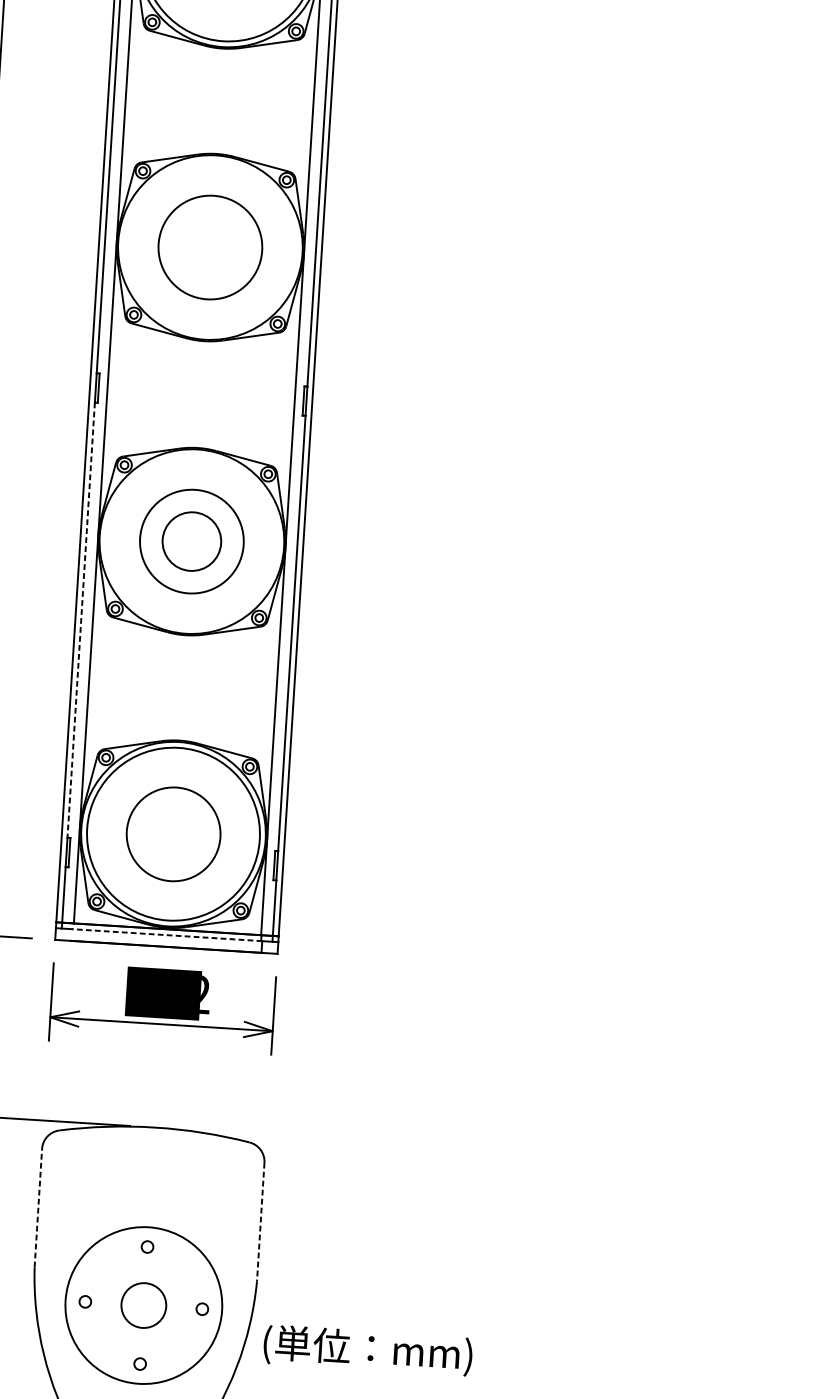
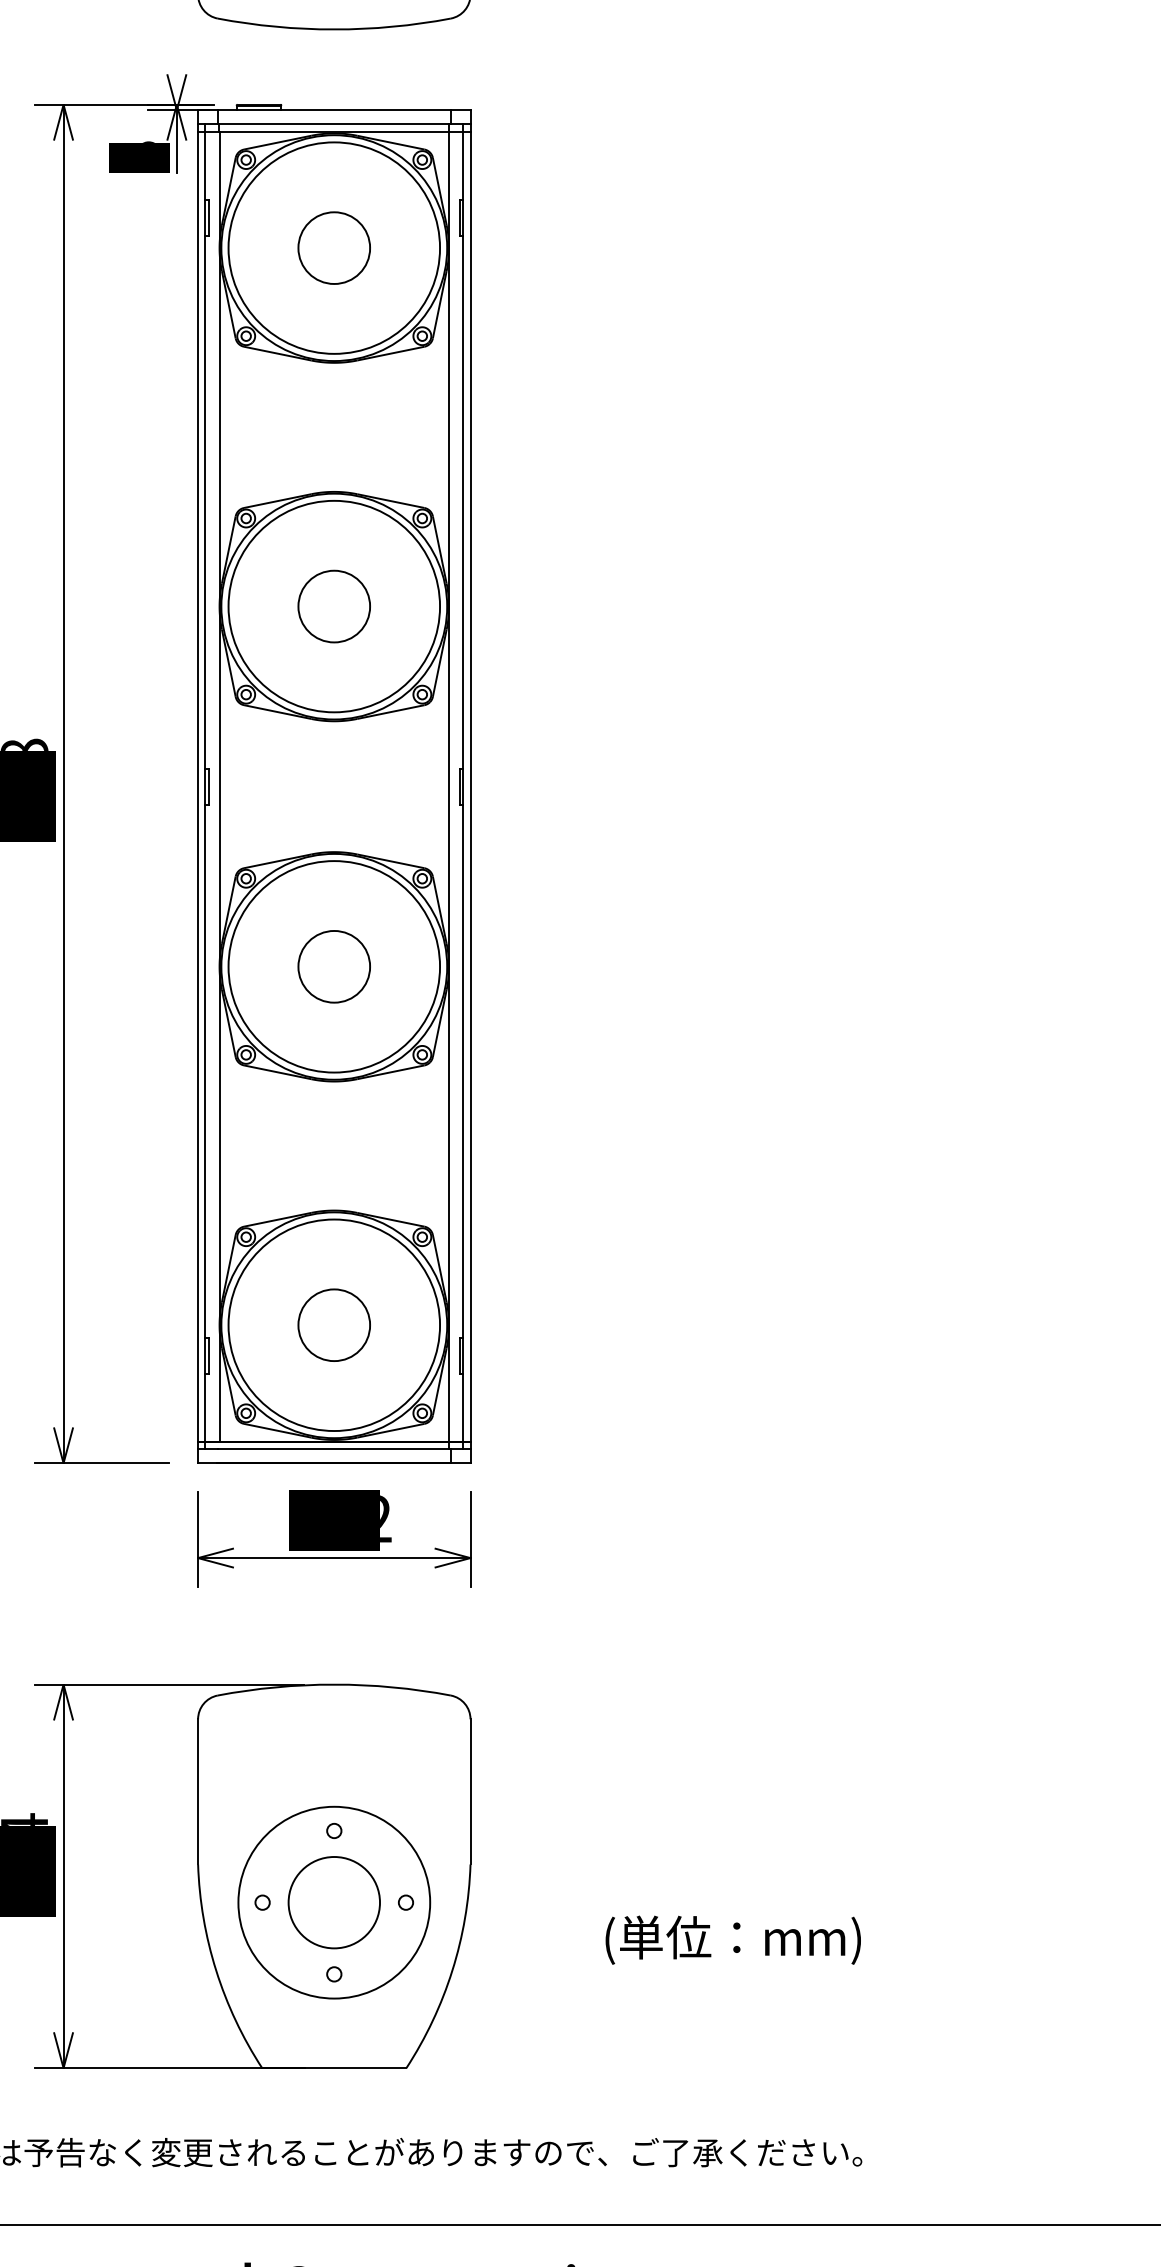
circle: (209, 247) -> (333, 606), added
circle: (210, 247) -> (334, 606), size x1.67
circle: (192, 541) -> (334, 966), size x1.67
line: (81, 620) -> (205, 1071), dashed -> solid
circle: (172, 833) -> (333, 1324), size x0.62
line: (167, 934) -> (334, 1448), dashed -> solid
line: (38, 1207) -> (198, 1791), dashed -> solid
line: (260, 1221) -> (470, 1791), dashed -> solid
circle: (144, 1305) -> (334, 1902), size x1.67
text: (367, 1349) -> (732, 1939), moved

